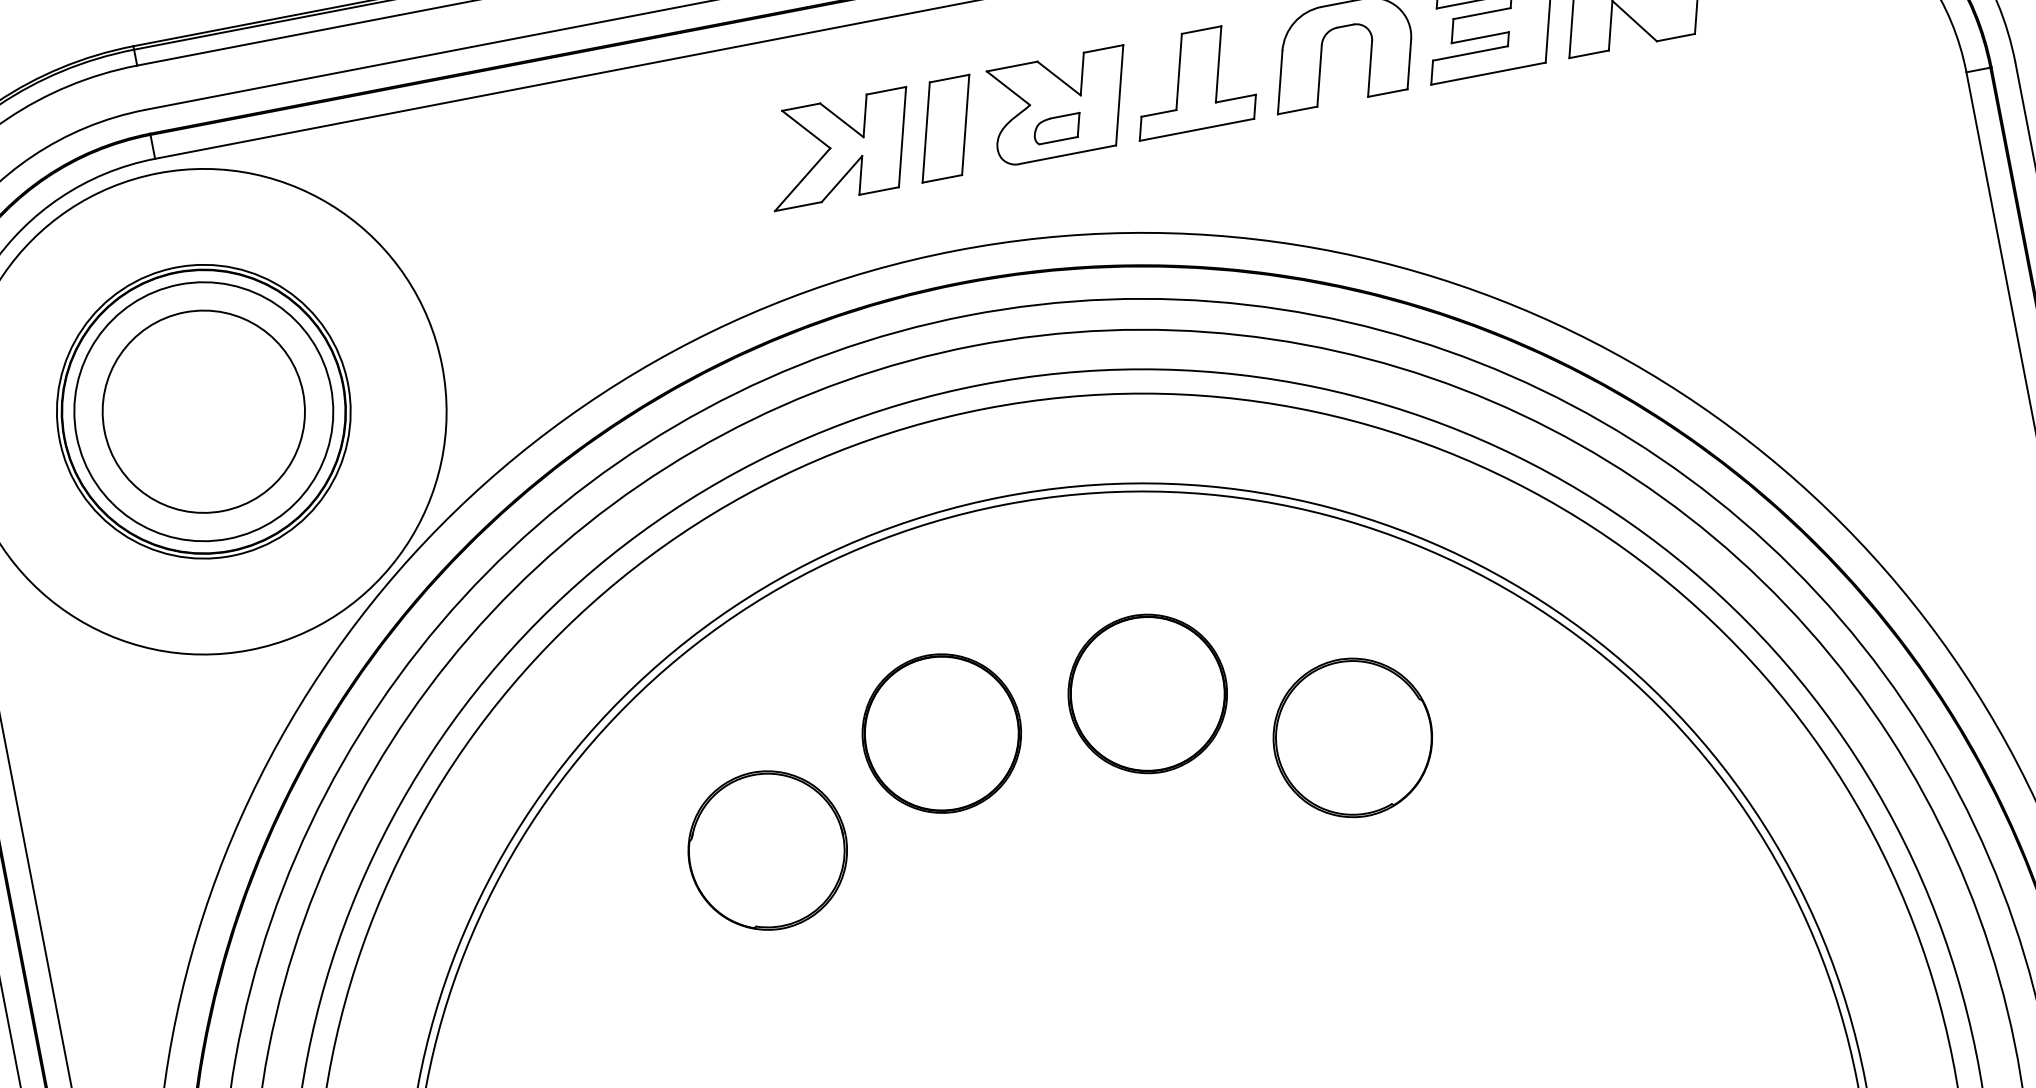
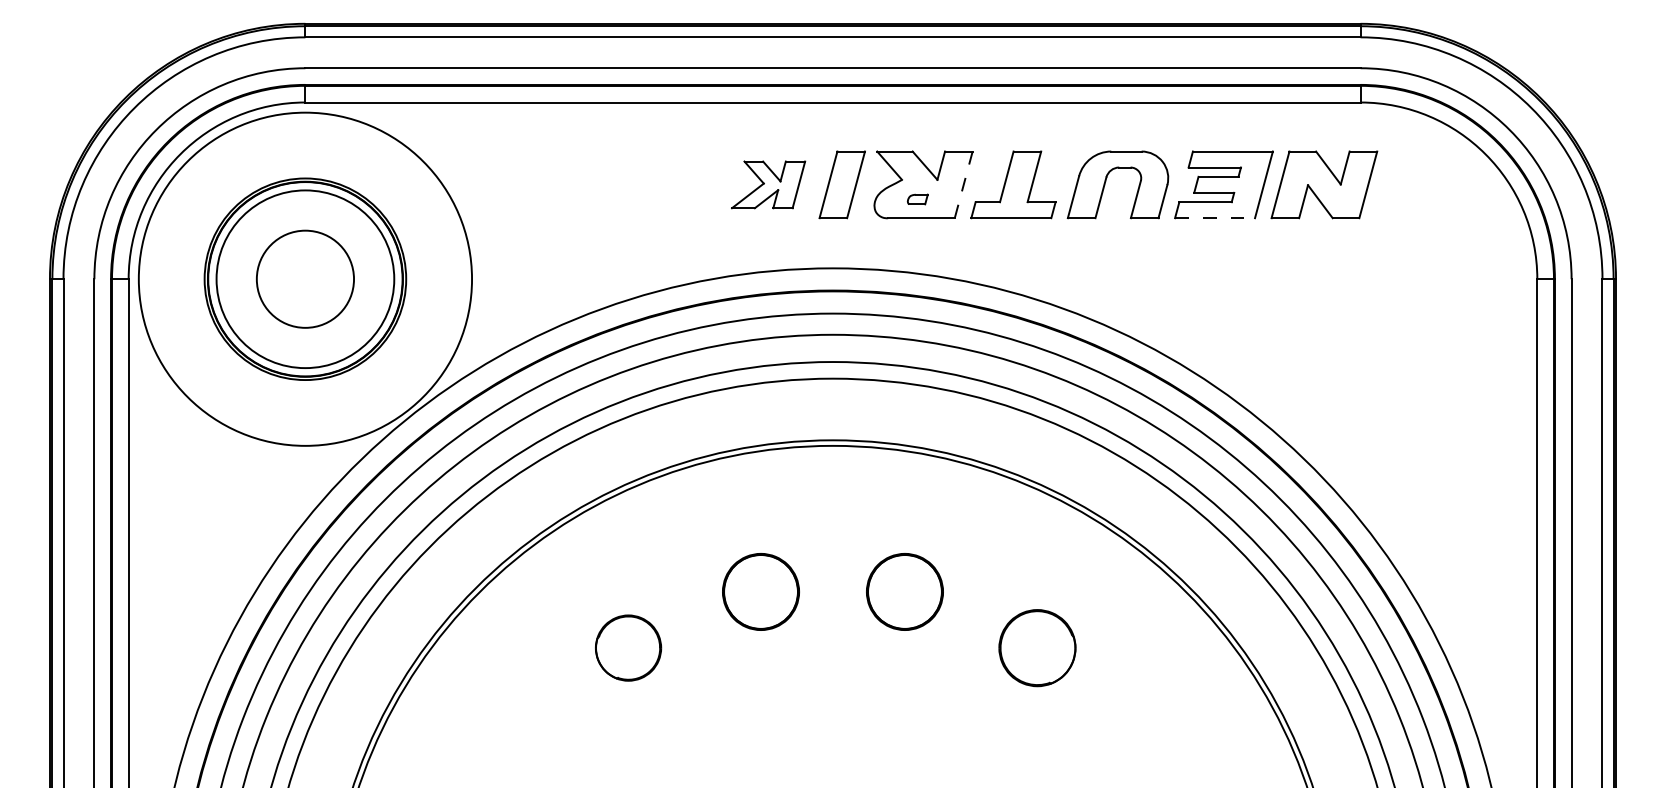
line: (1489, 74) -> (1215, 218), solid -> dashed
line: (1119, 94) -> (963, 184), solid -> dashed
part: (1057, 128) -> (917, 199), size x0.6
part: (840, 148) -> (768, 184), size x0.7
circle: (203, 410) -> (305, 278), size x0.7
part: (1147, 693) -> (904, 591), size x0.7
part: (940, 733) -> (760, 591), size x0.7
part: (1352, 736) -> (1037, 647), size x0.7
part: (767, 849) -> (628, 647), size x0.6

